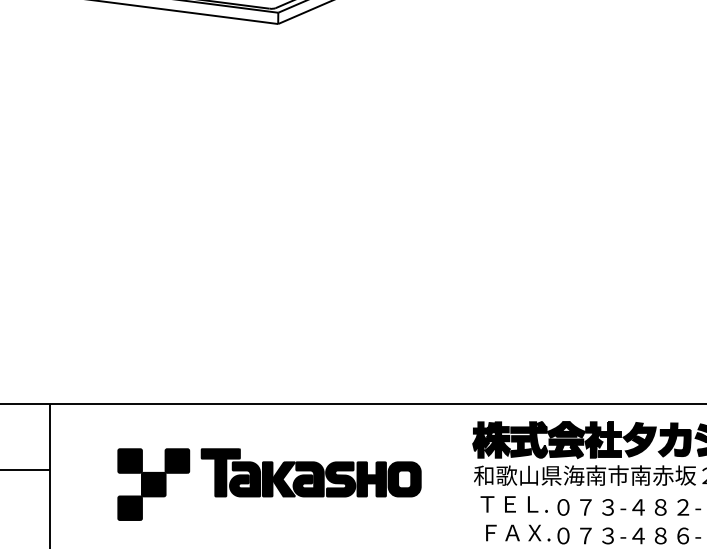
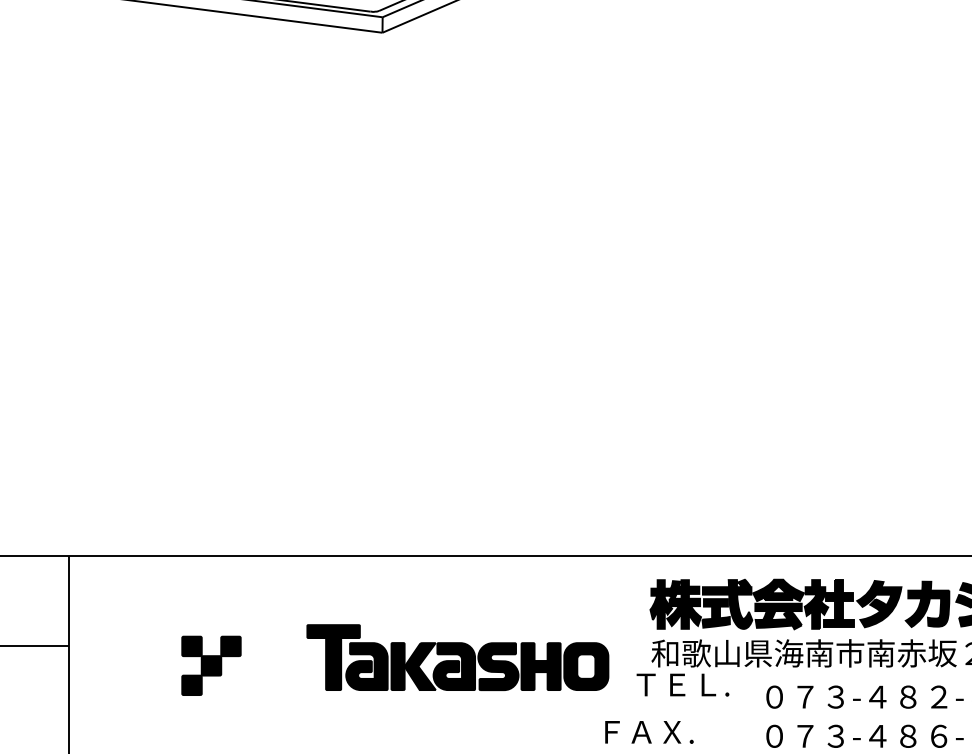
part: (310, 472) -> (457, 657), moved
part: (153, 484) -> (211, 665), size x0.6
text: (513, 504) -> (682, 684), moved
text: (518, 533) -> (649, 732), moved

